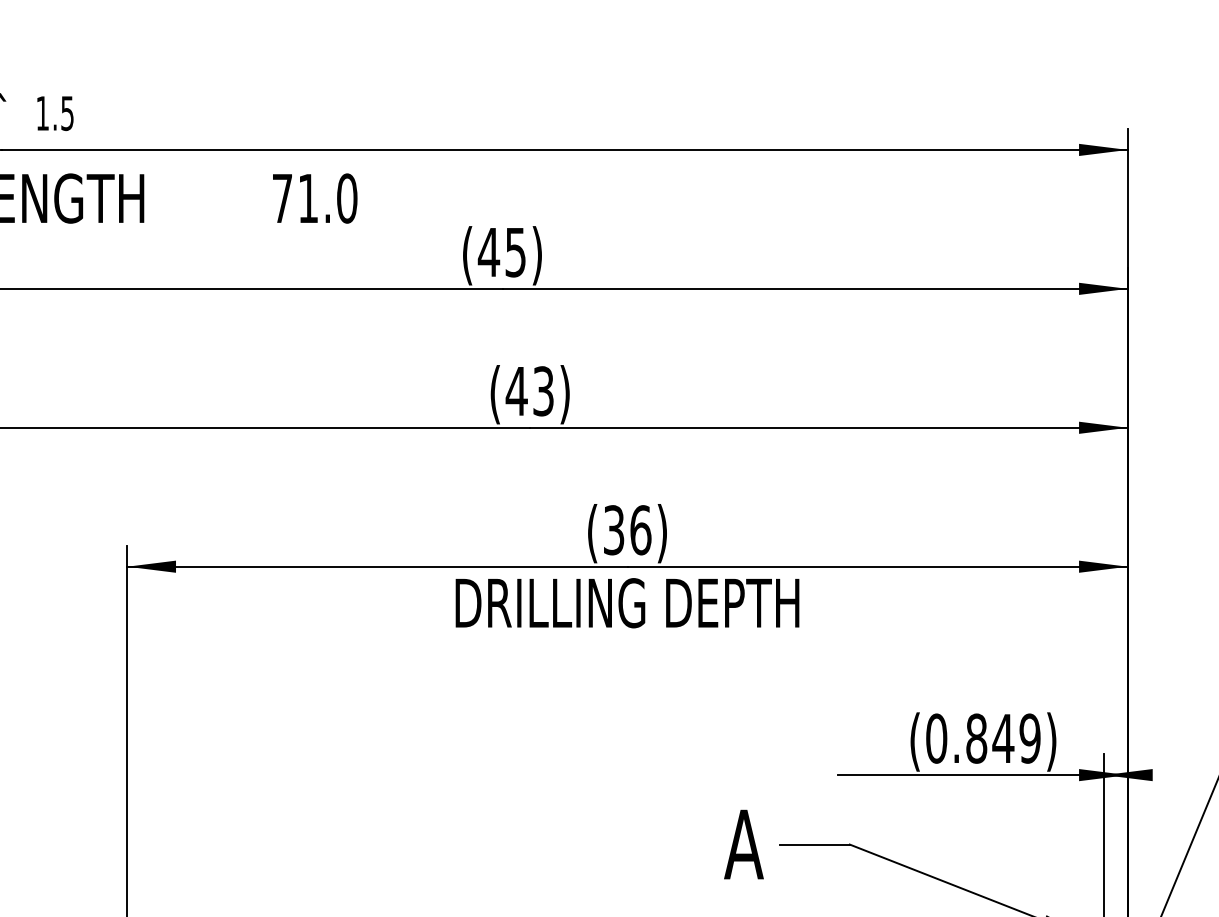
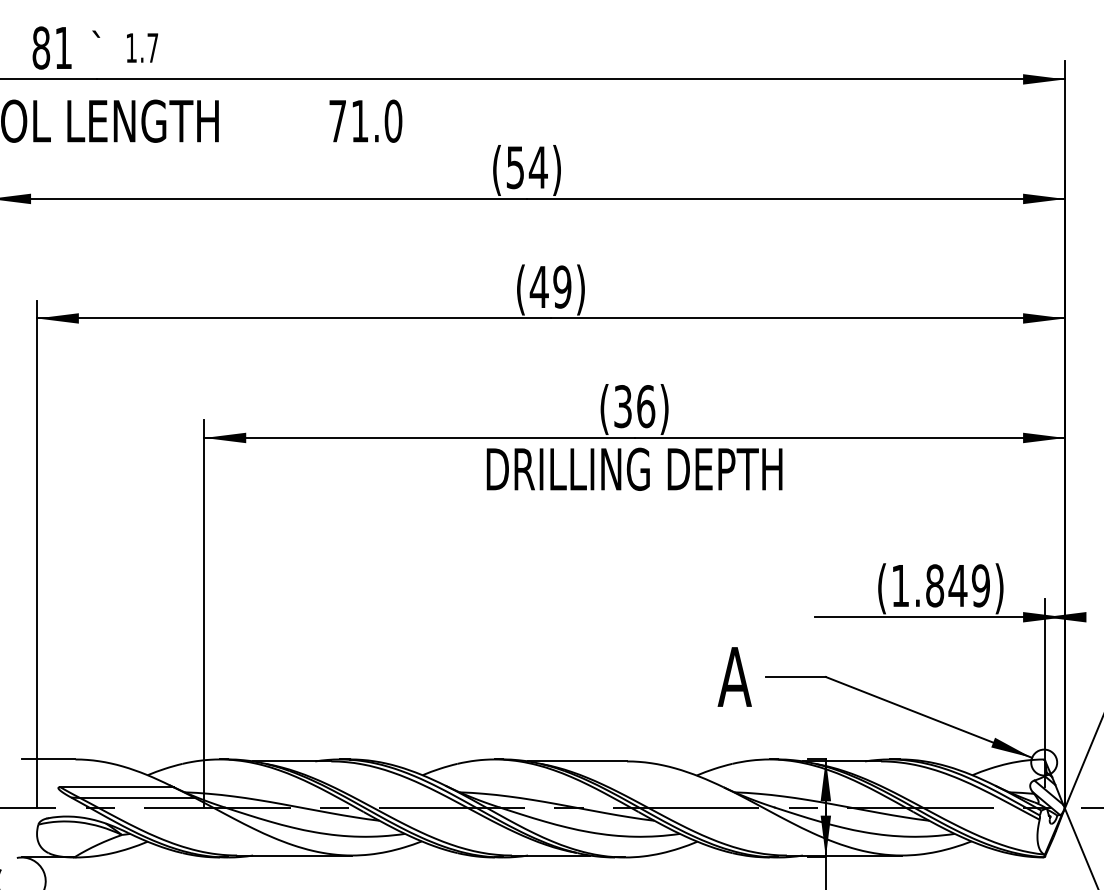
text: (67, 113) -> (152, 48), 1.5 -> 1.7
text: (501, 252) -> (526, 167), (45) -> (54)
text: (543, 390) -> (562, 286), (43) -> (49)
text: (936, 738) -> (900, 585), (0.849) -> (1.849)

